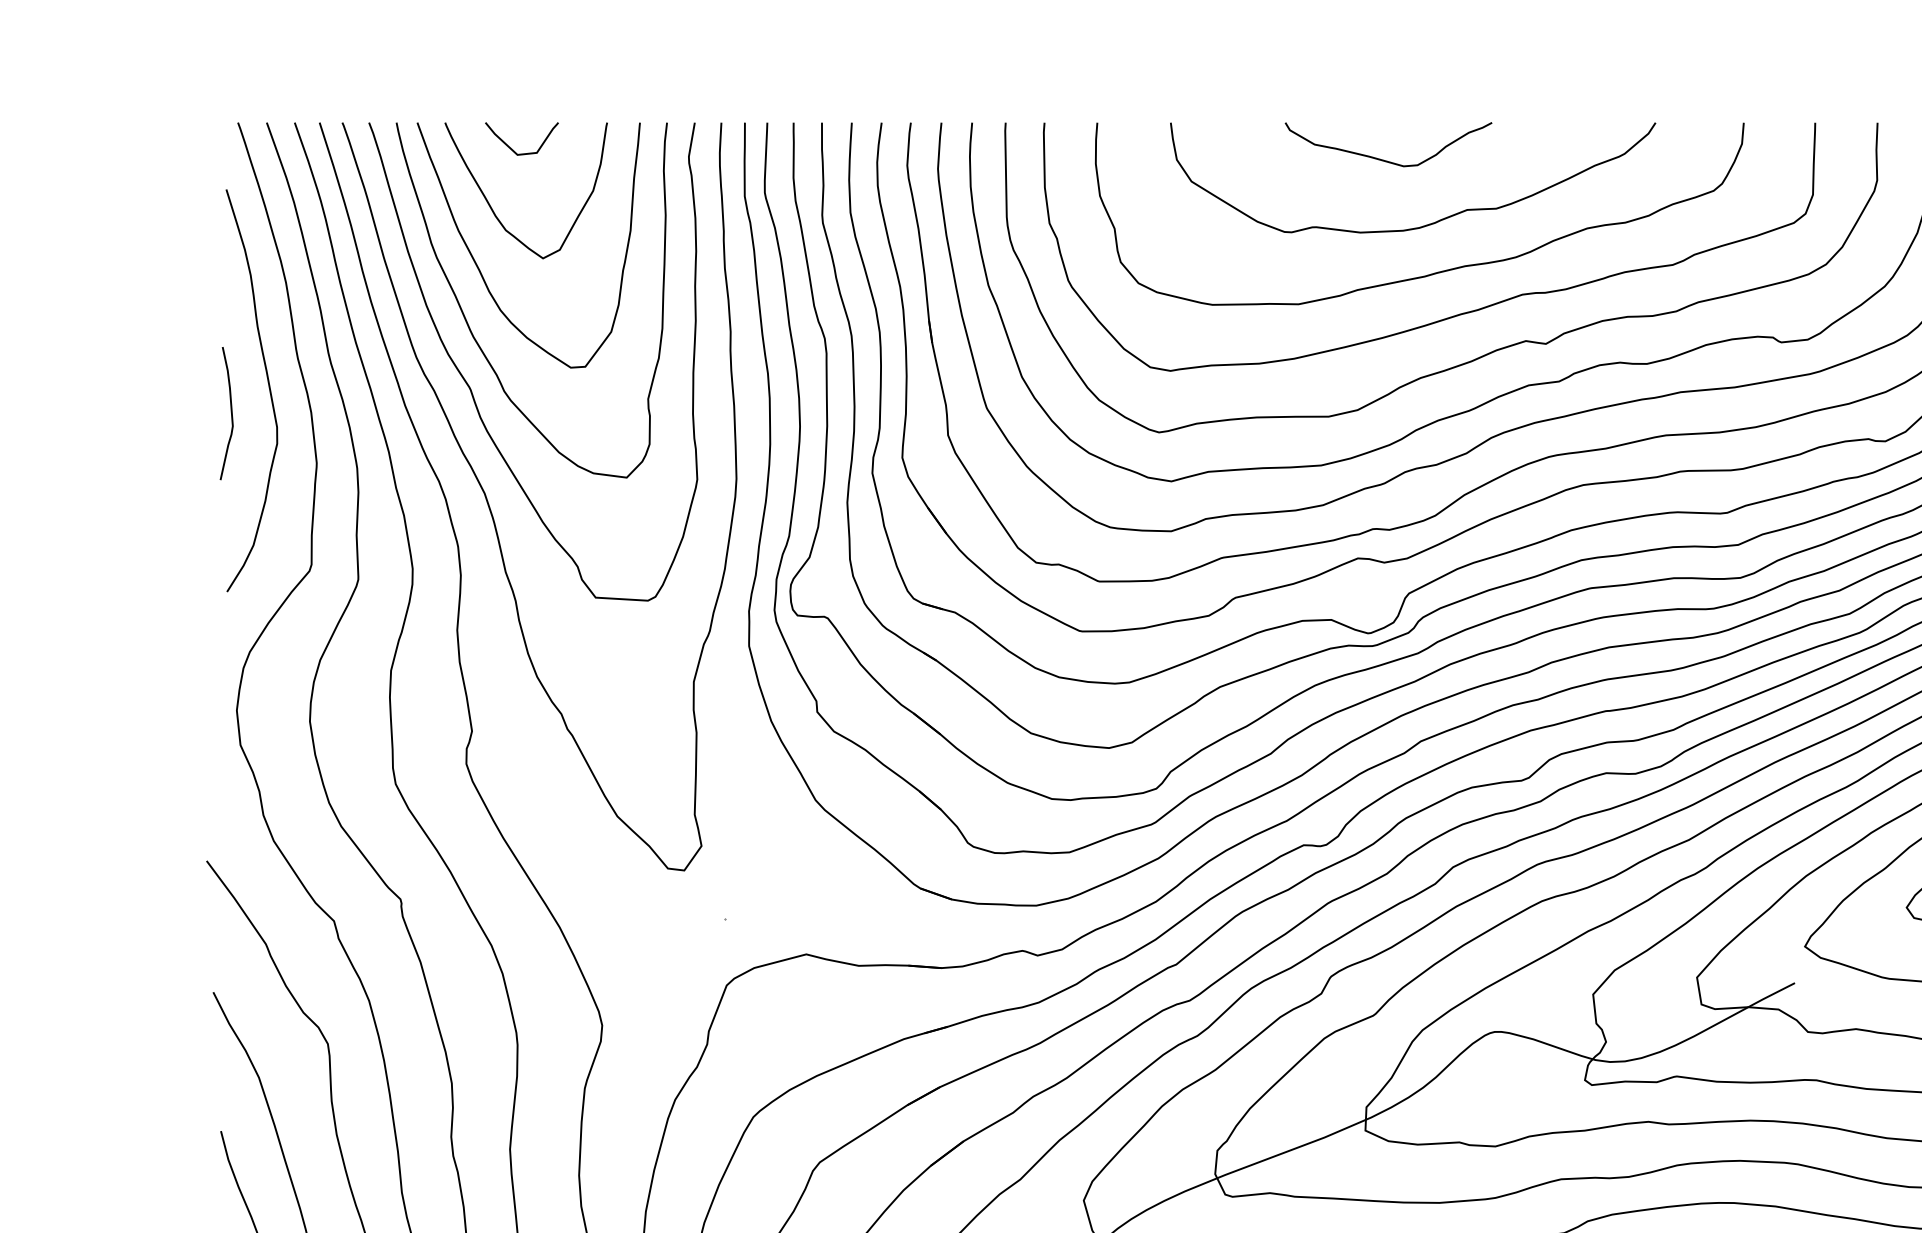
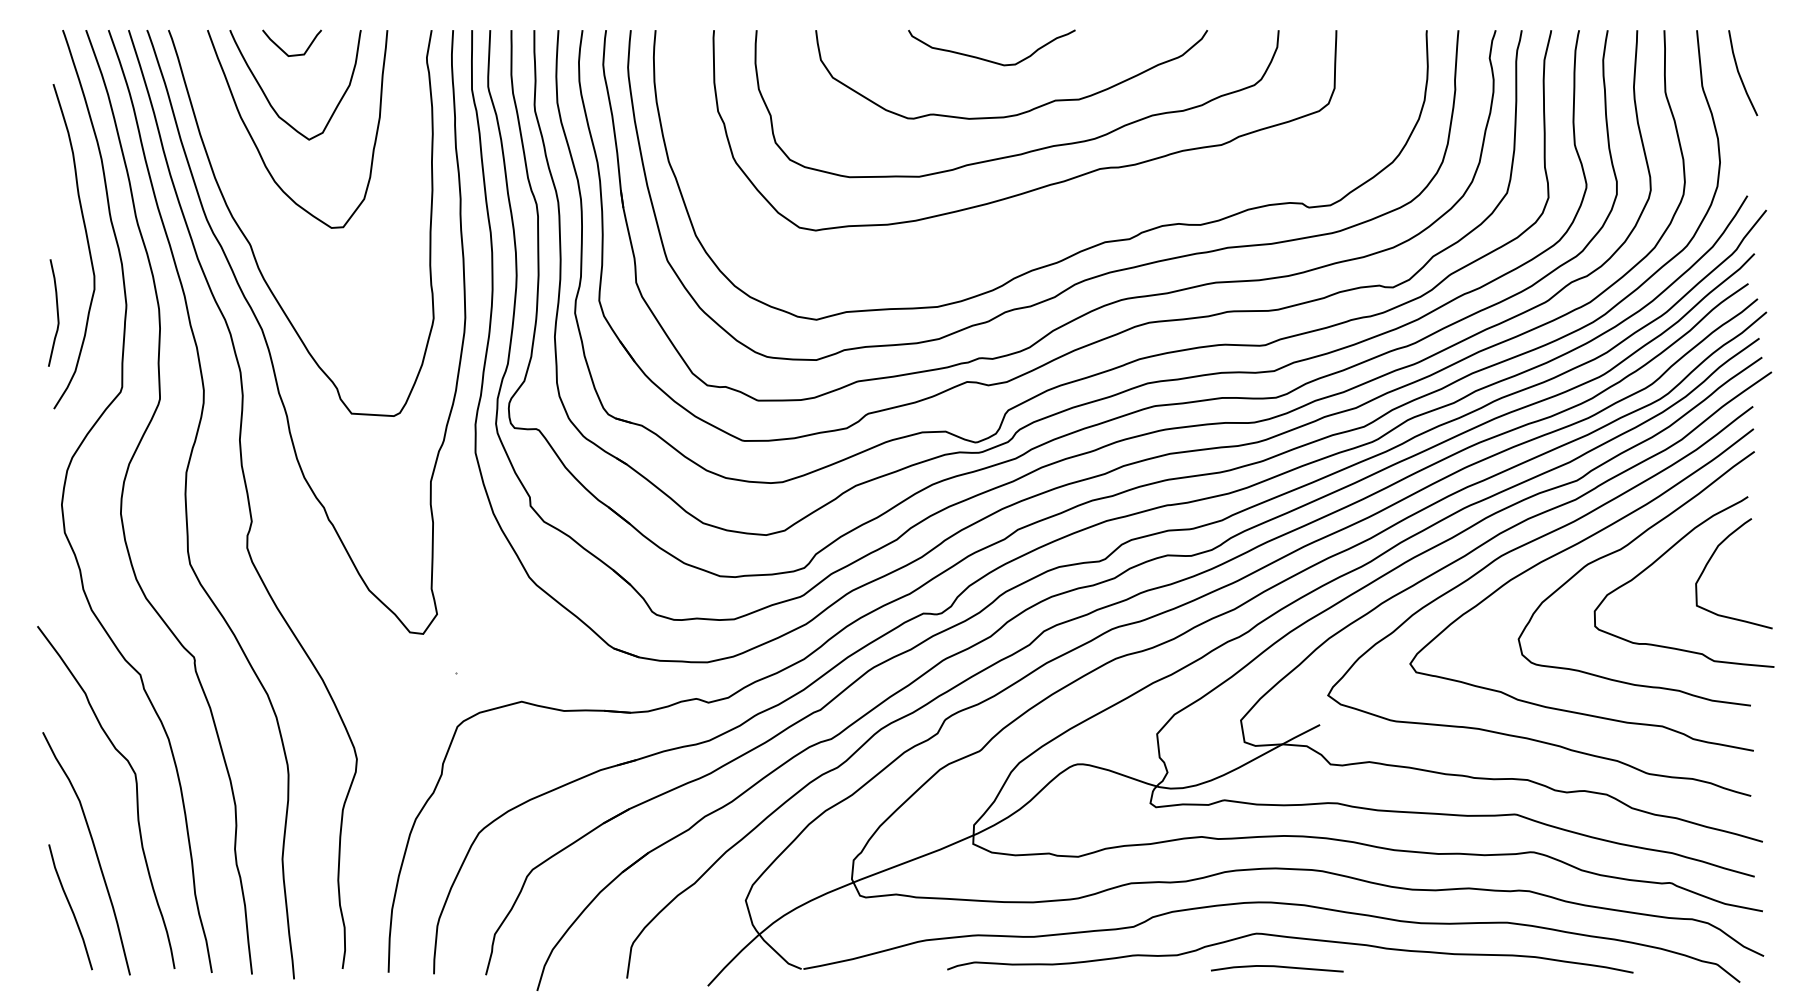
curve: (469, 323) -> (249, 192), removed
curve: (1477, 357) -> (1063, 219), removed
curve: (230, 411) -> (56, 311), moved

